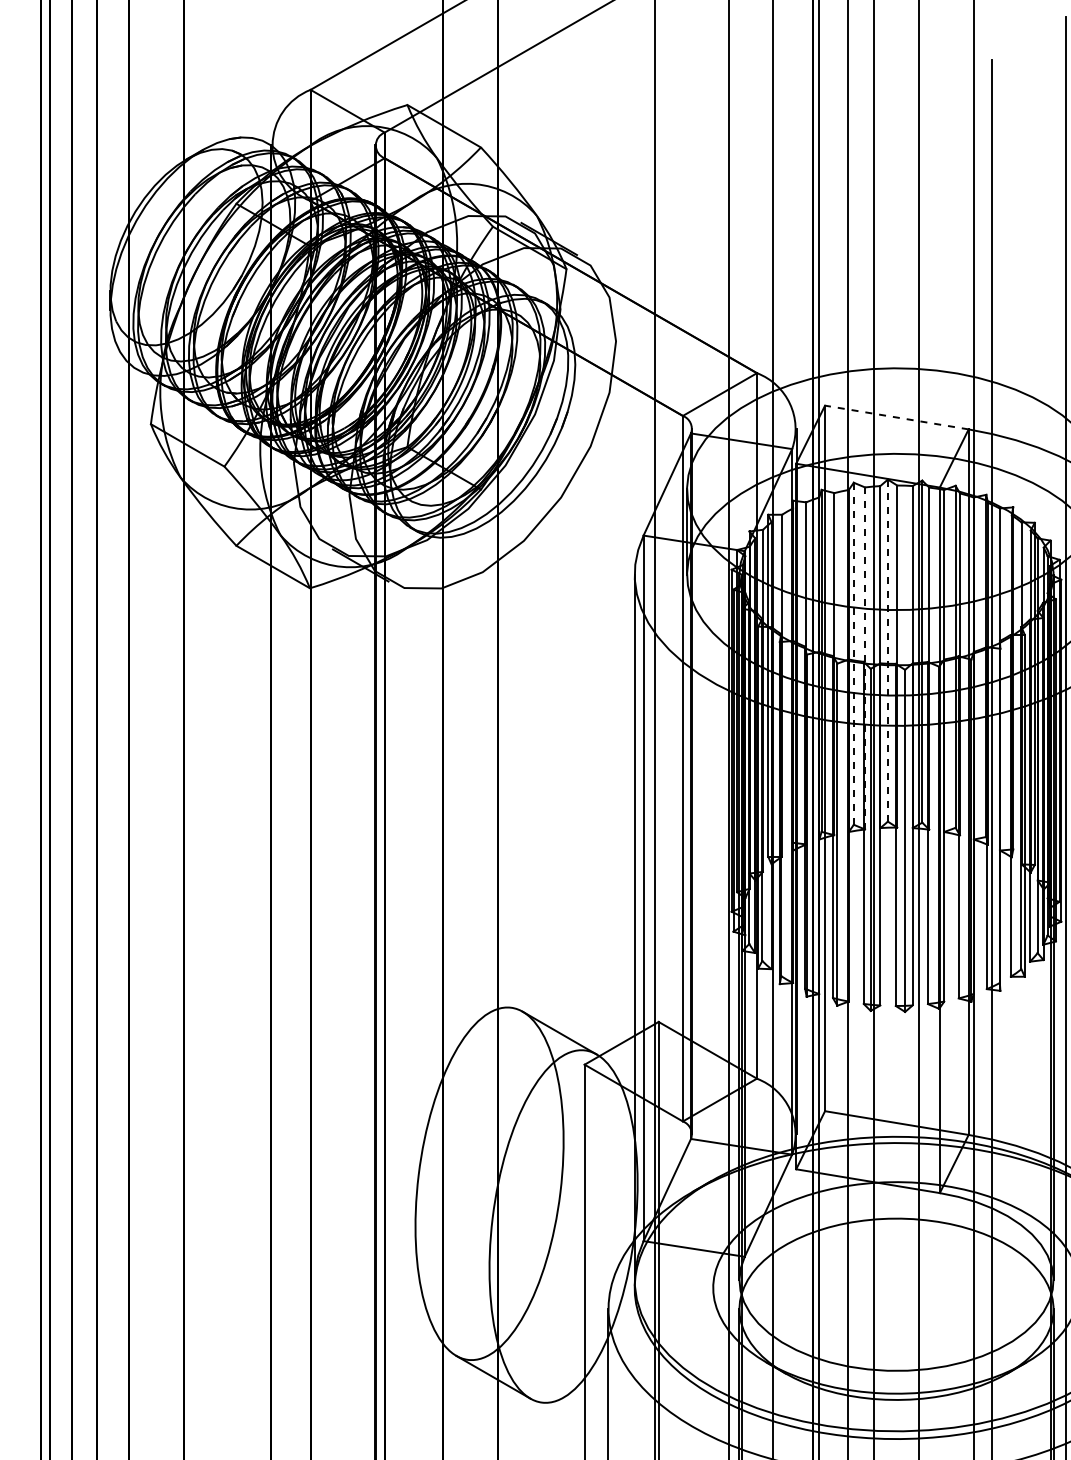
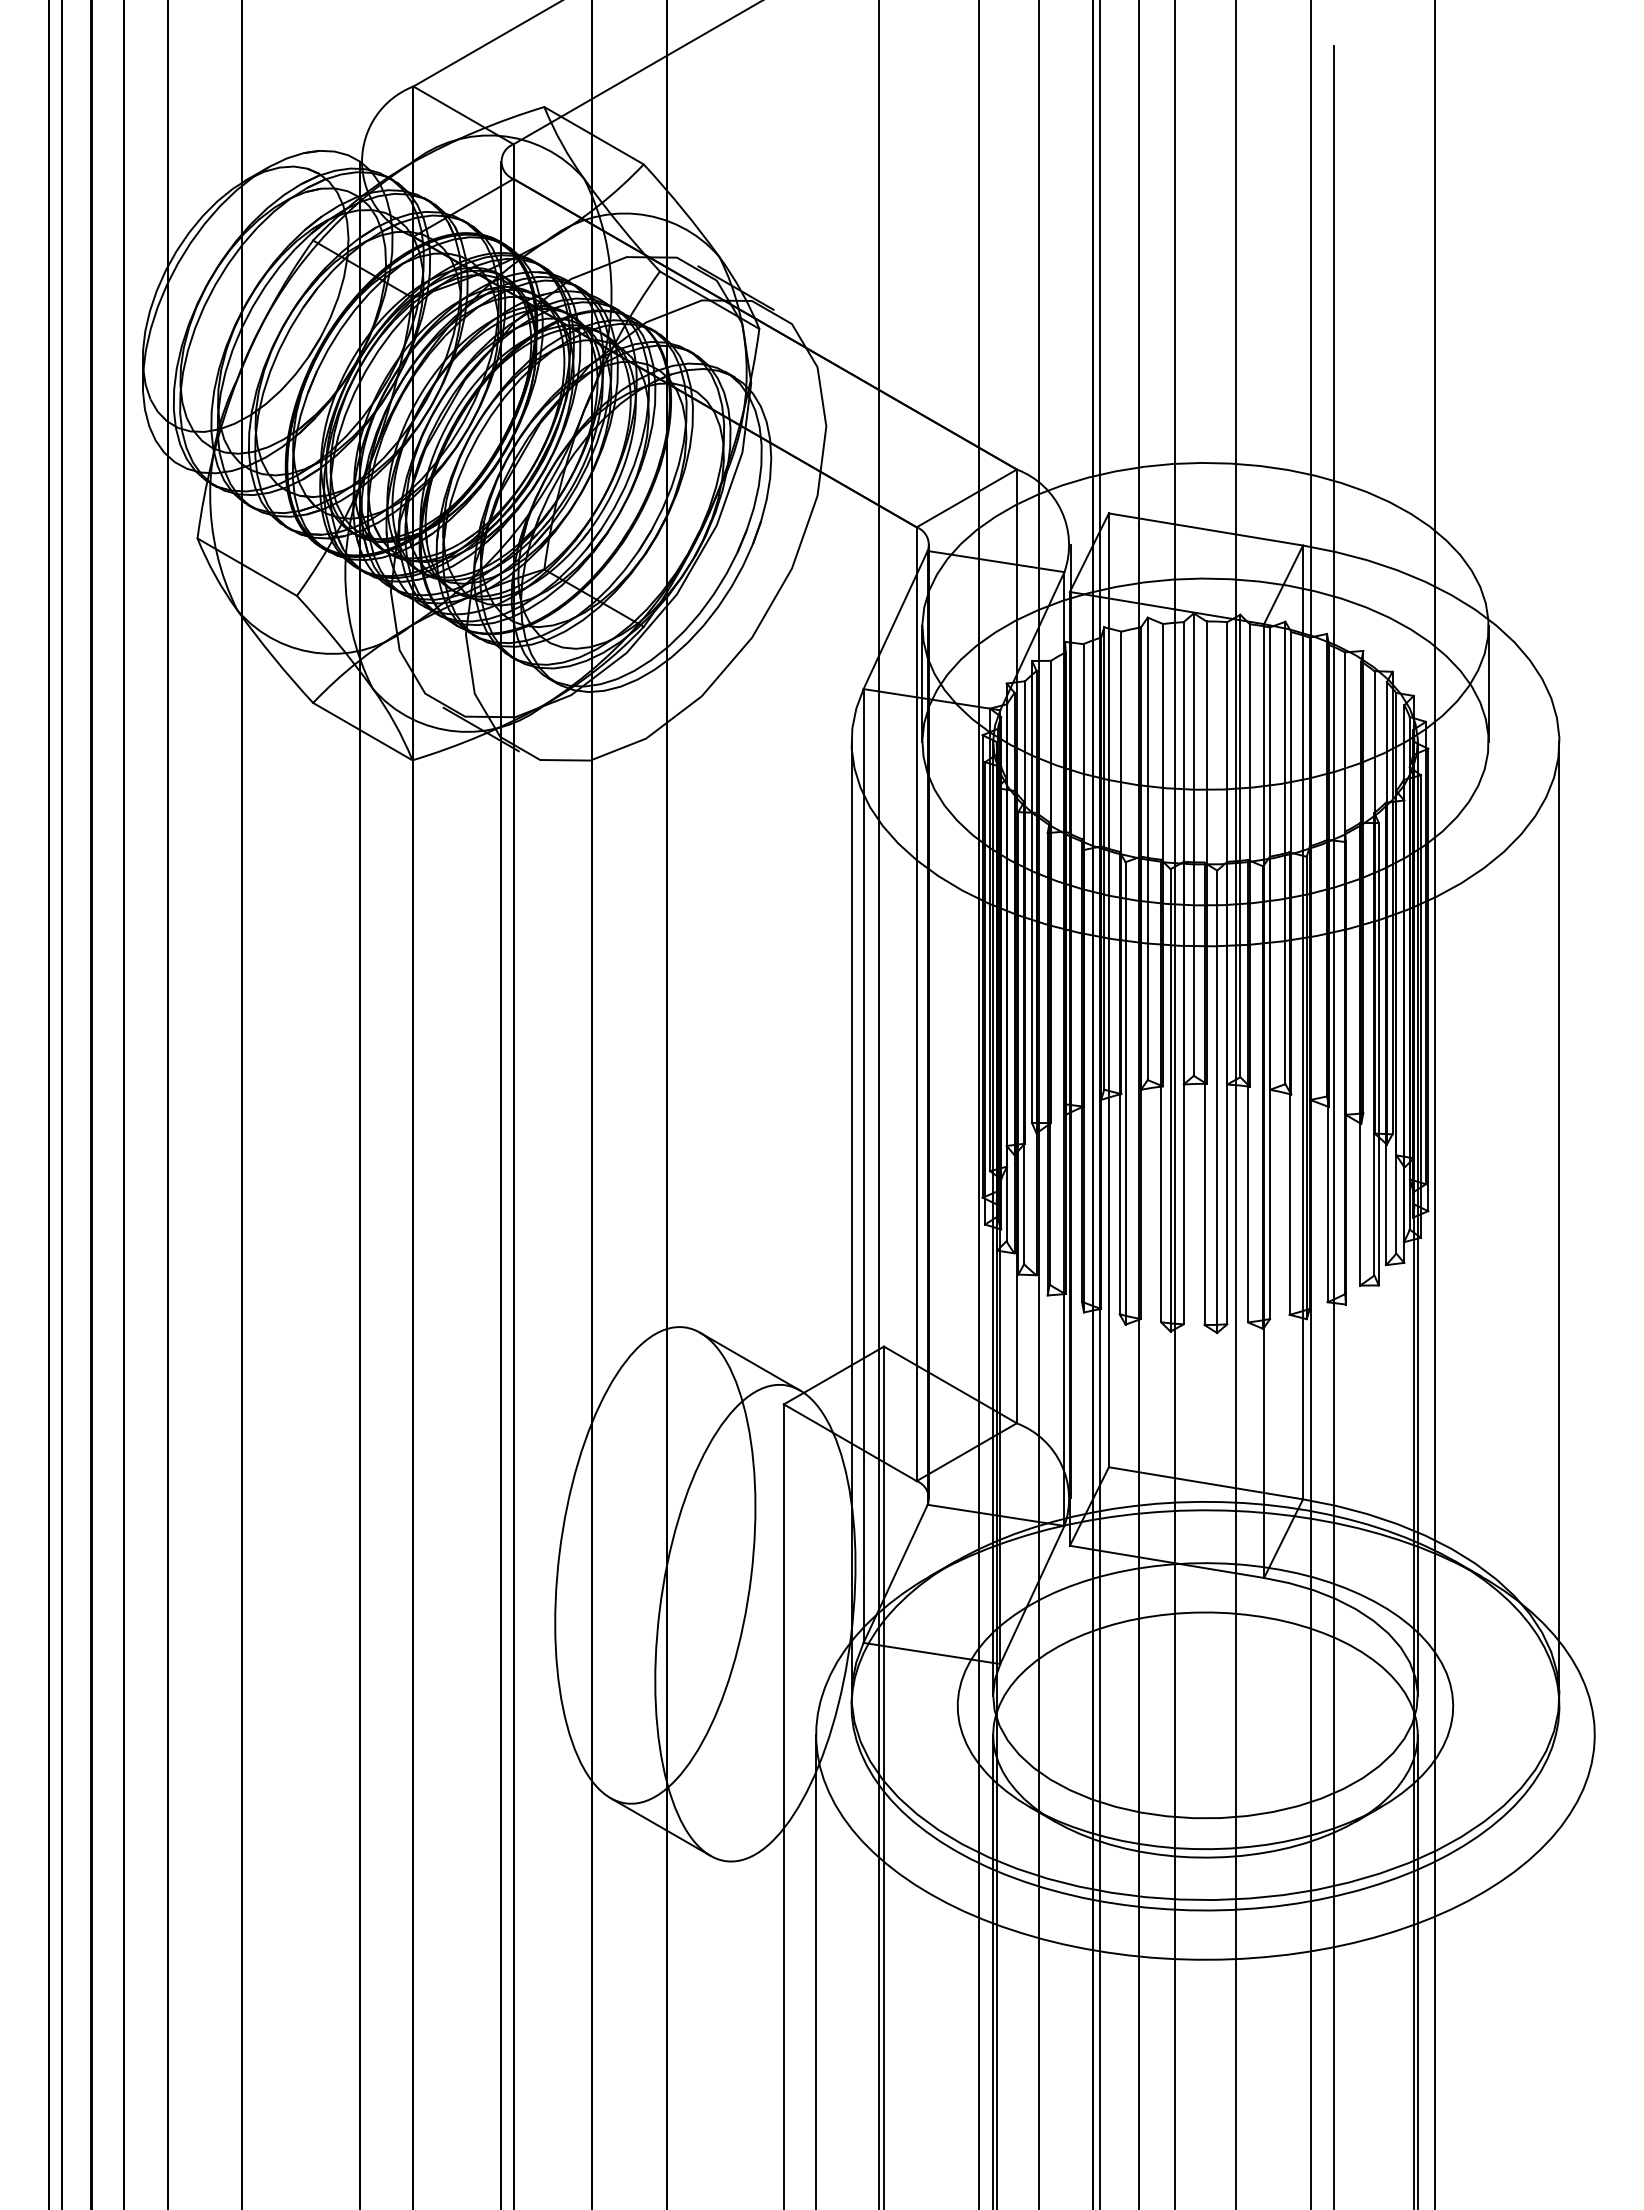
line: (896, 417) -> (1205, 529), dashed -> solid
line: (887, 650) -> (1193, 844), dashed -> solid
line: (853, 653) -> (1147, 848), dashed -> solid
line: (864, 658) -> (1162, 855), dashed -> solid

